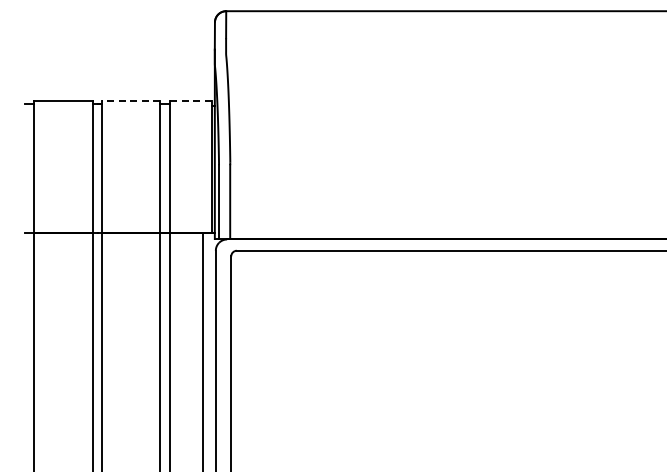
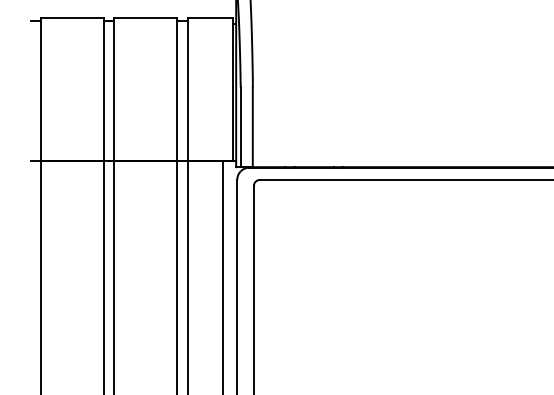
line: (130, 100) -> (144, 17), dashed -> solid
line: (190, 100) -> (209, 17), dashed -> solid

